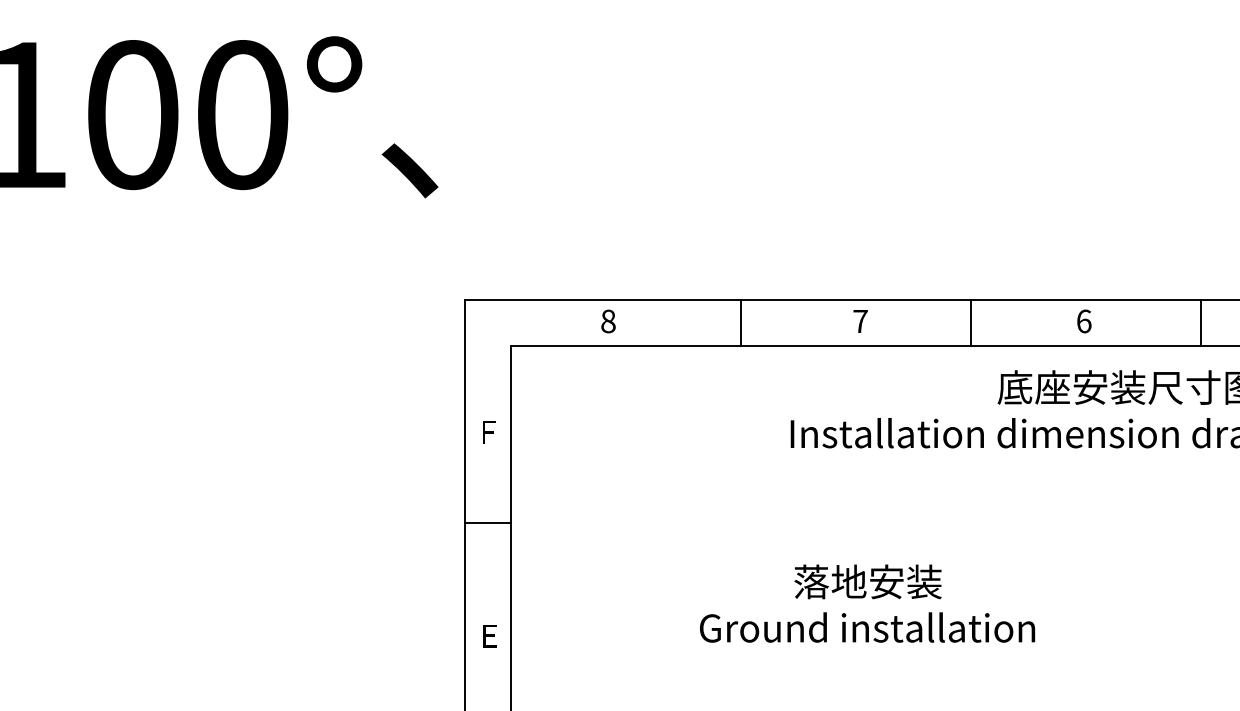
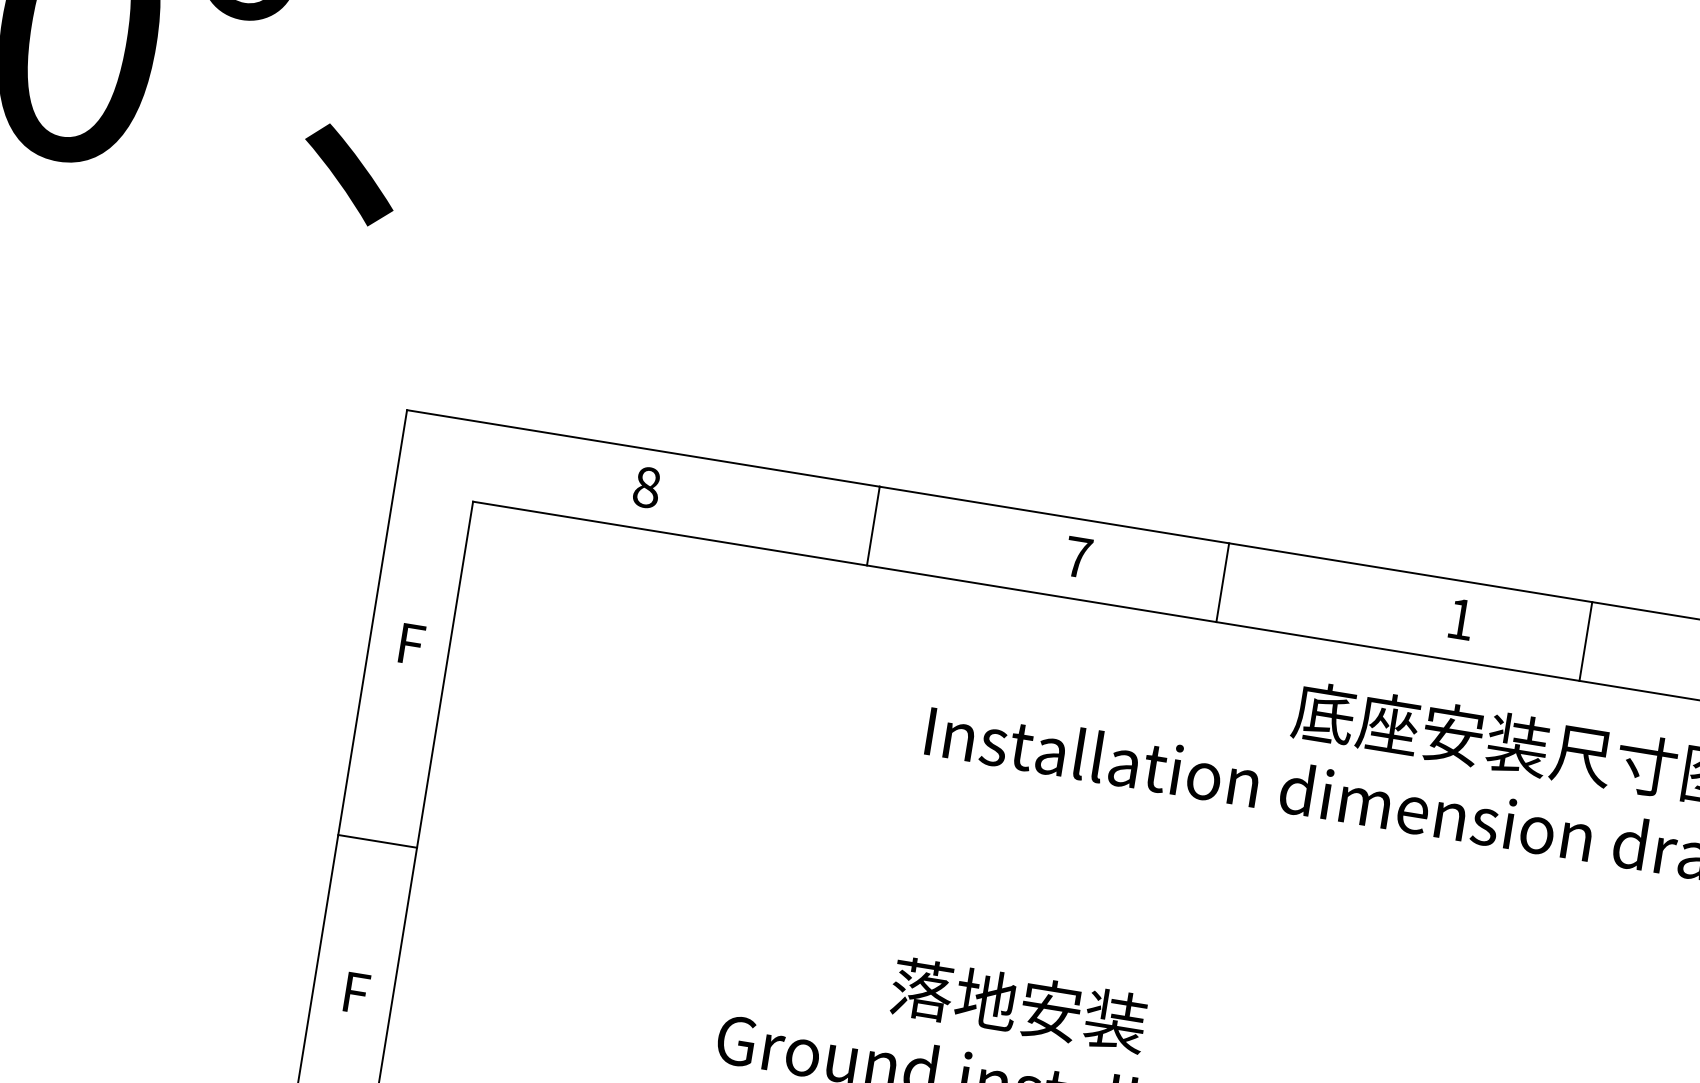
text: (1084, 321) -> (1461, 619), 6 -> 1
line: (971, 322) -> (1223, 582), moved
line: (1201, 322) -> (1585, 641), moved
line: (487, 522) -> (377, 840), moved
text: (491, 640) -> (358, 1000), E -> F

